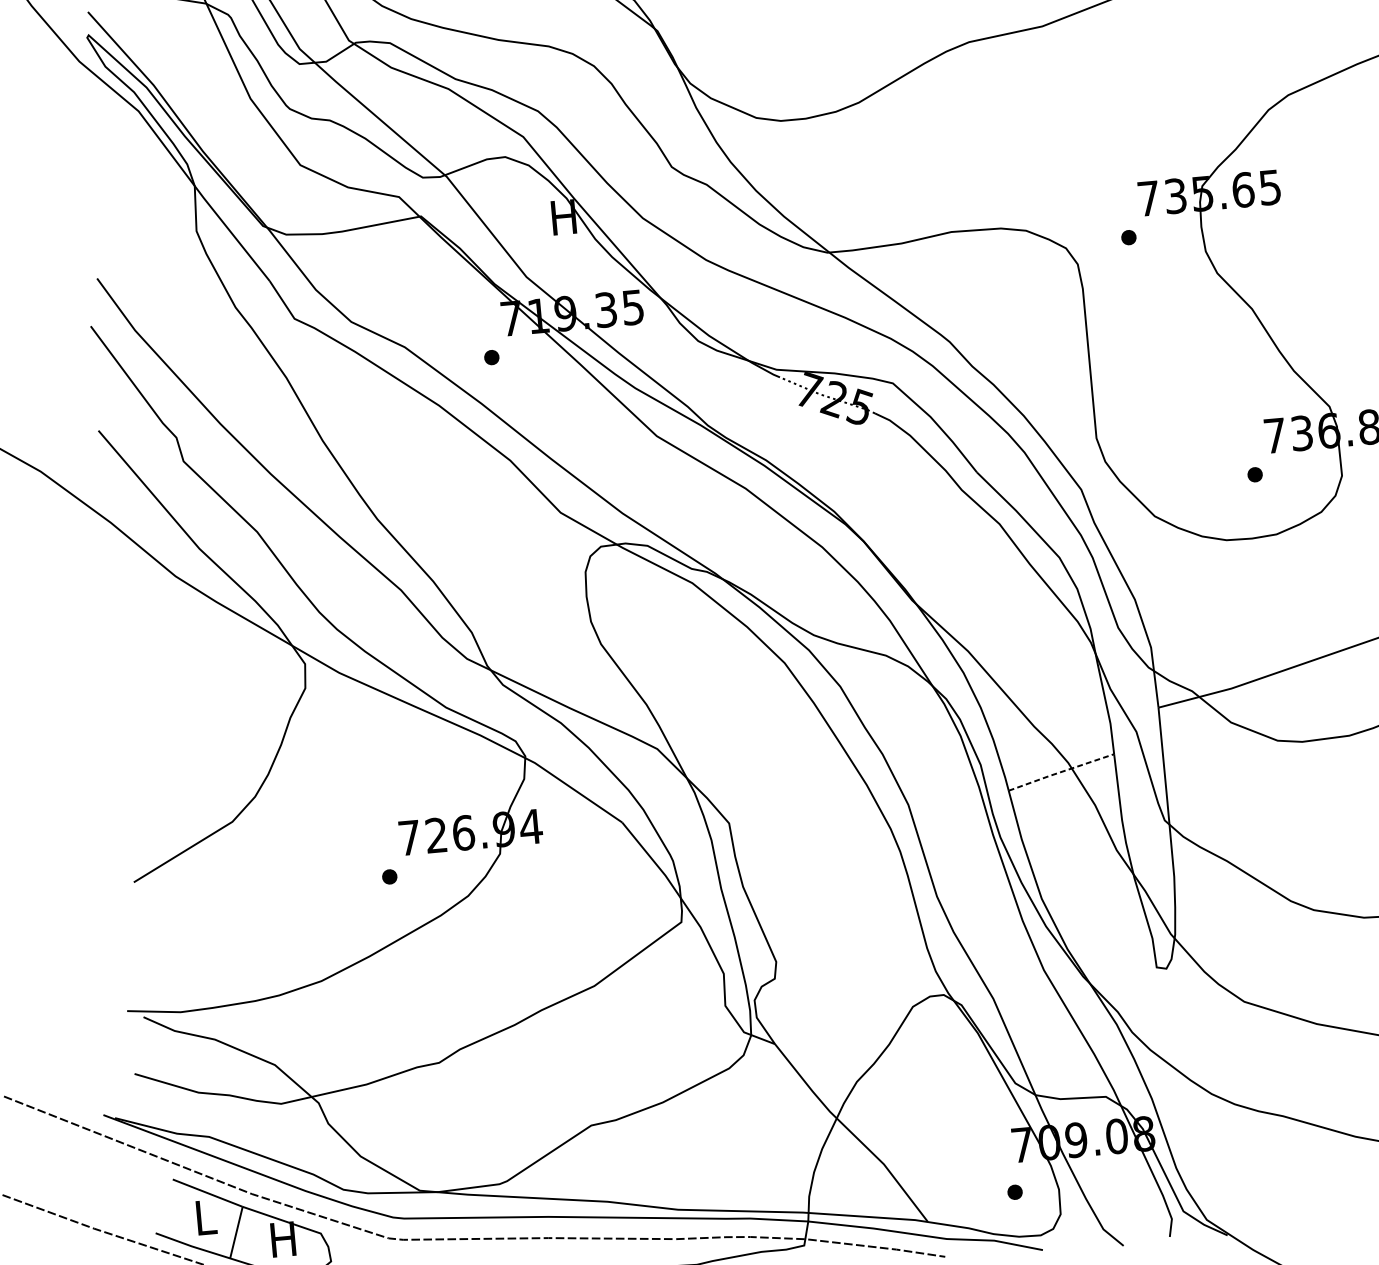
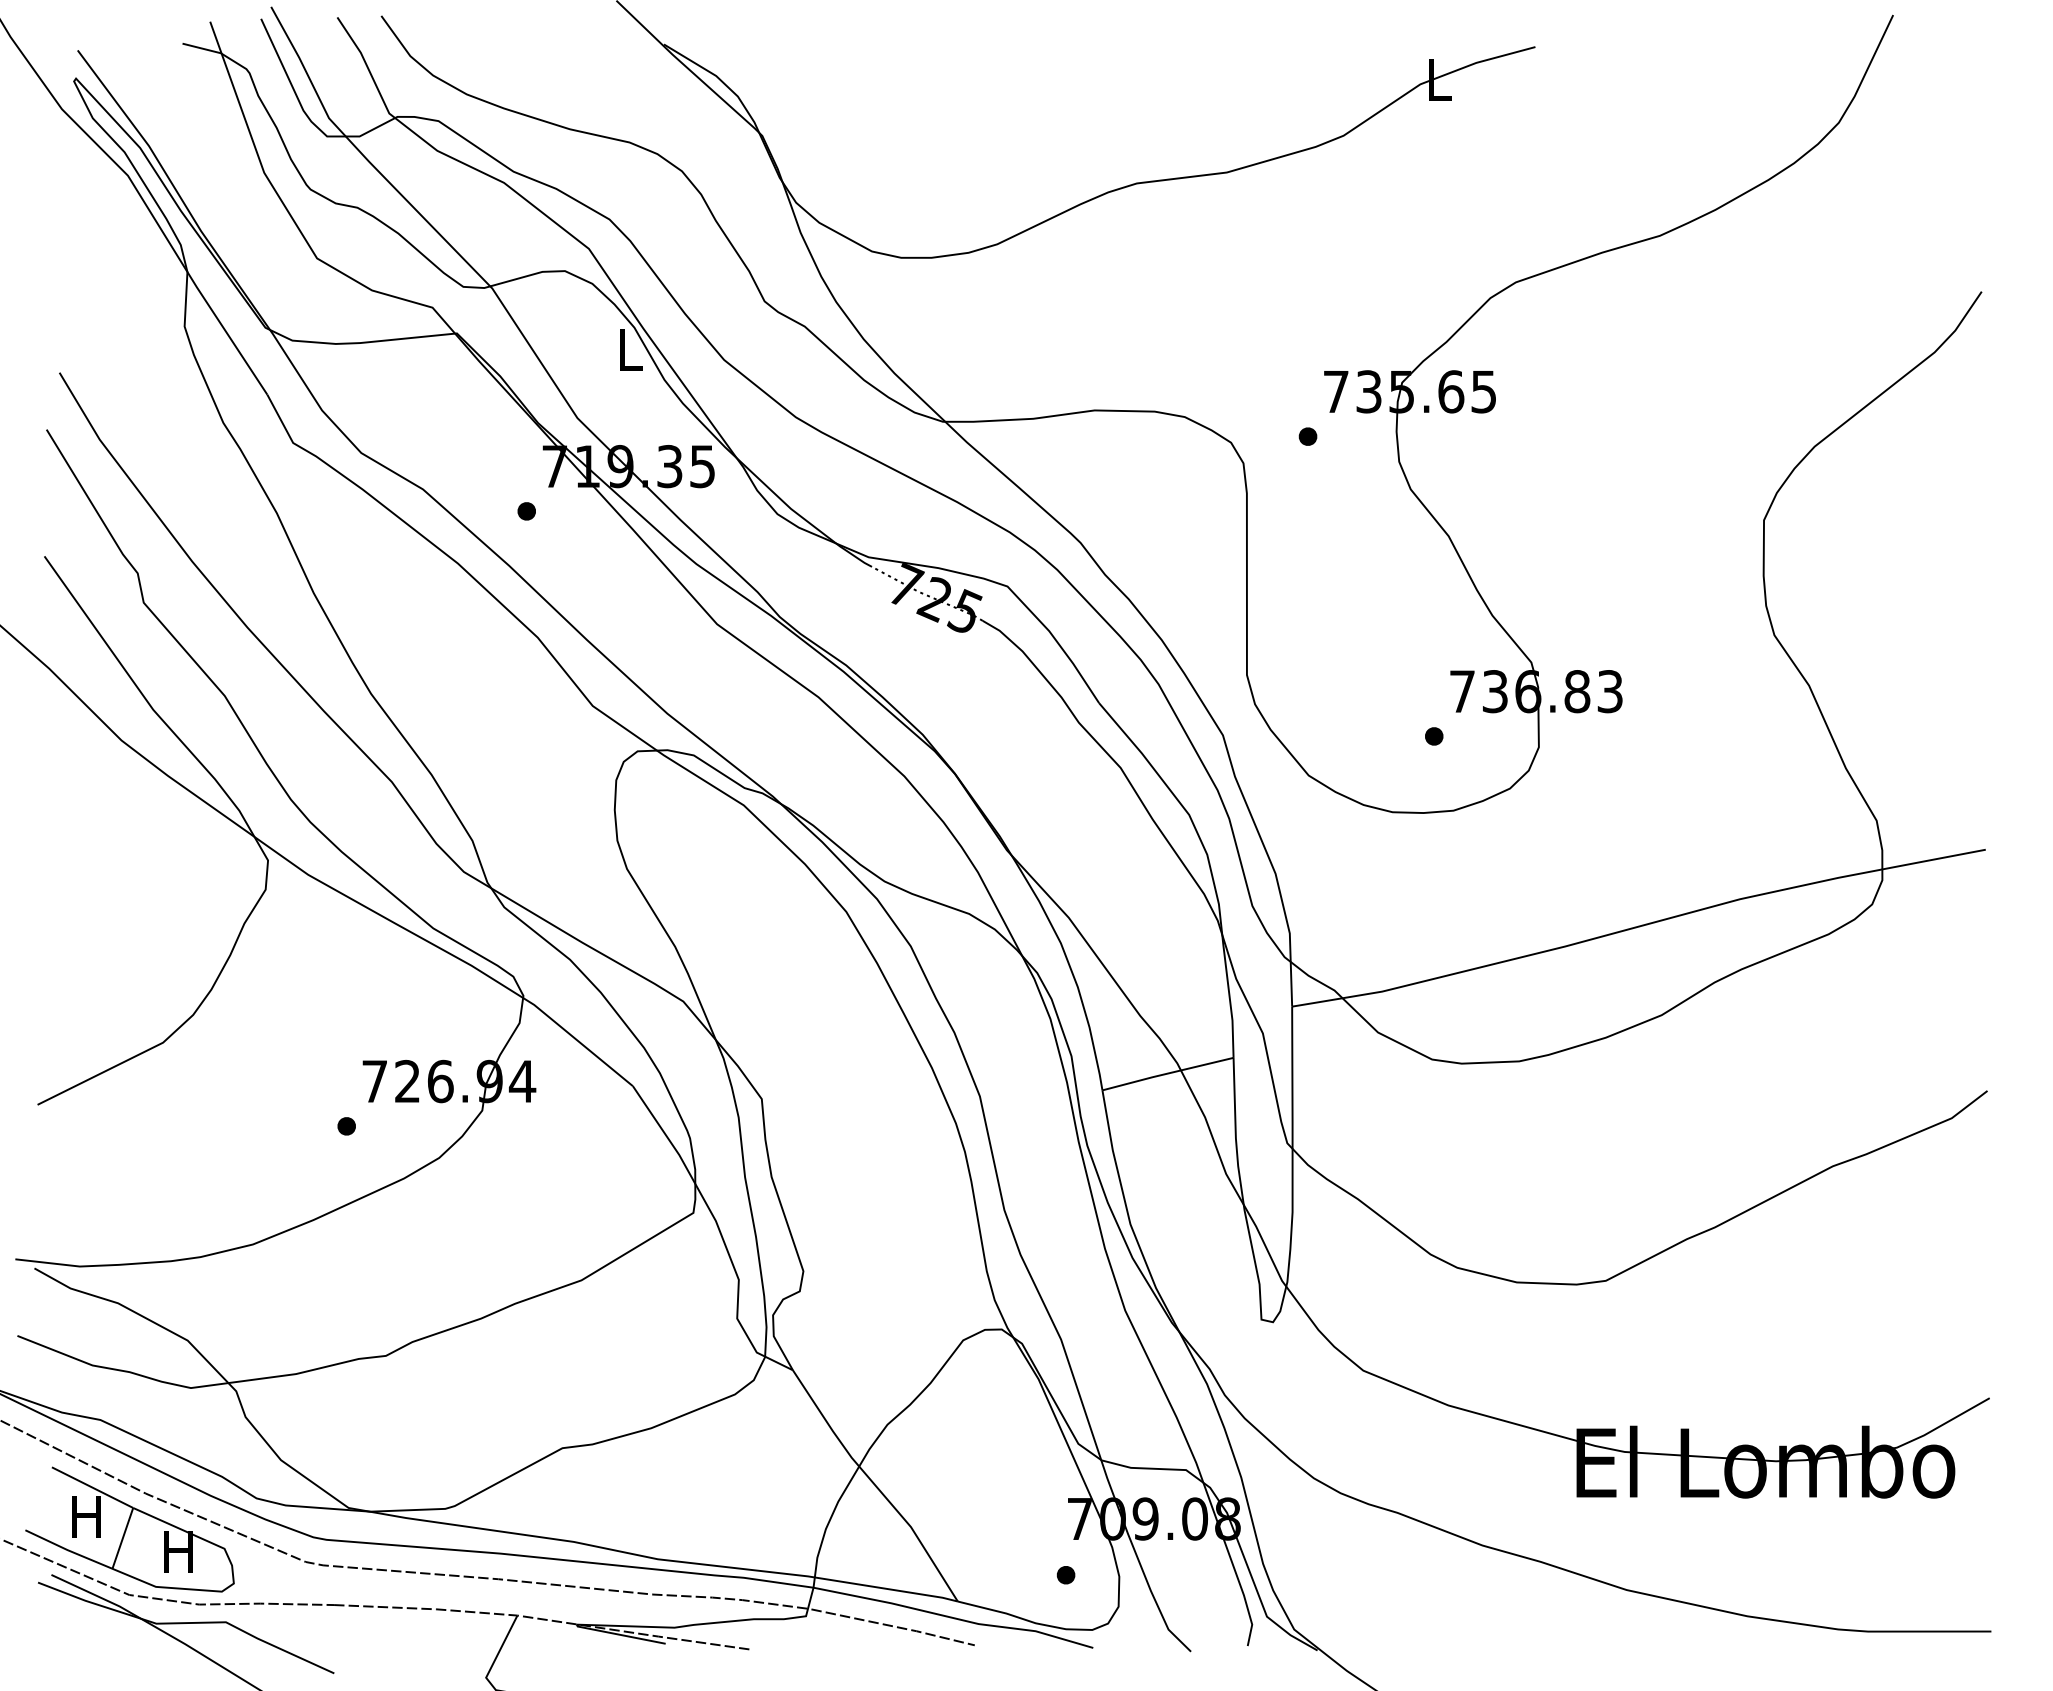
text: (563, 216) -> (628, 349), H -> L
line: (1061, 771) -> (1168, 1073), dashed -> solid
text: (204, 1217) -> (86, 1516), L -> H

